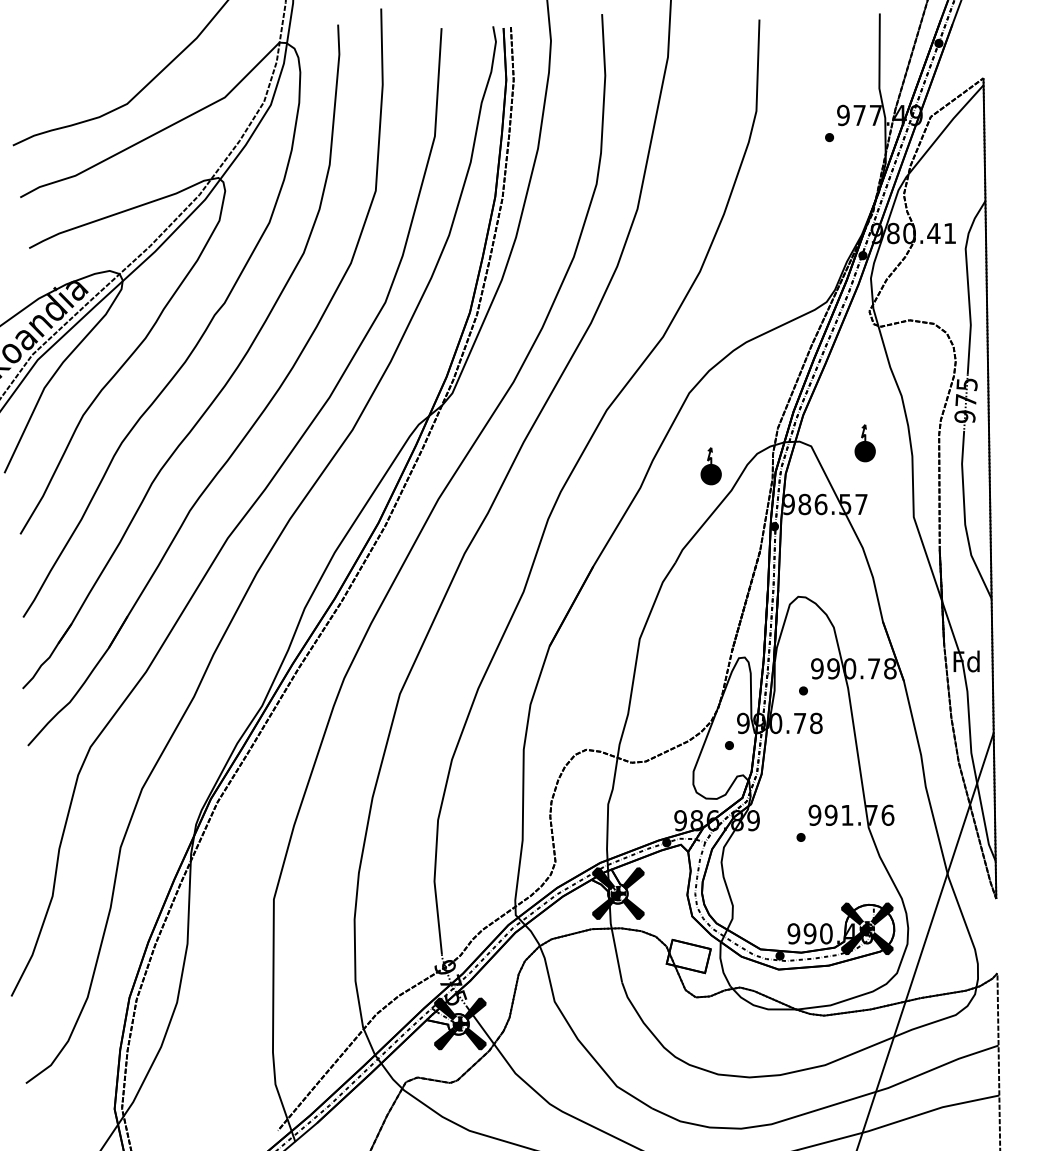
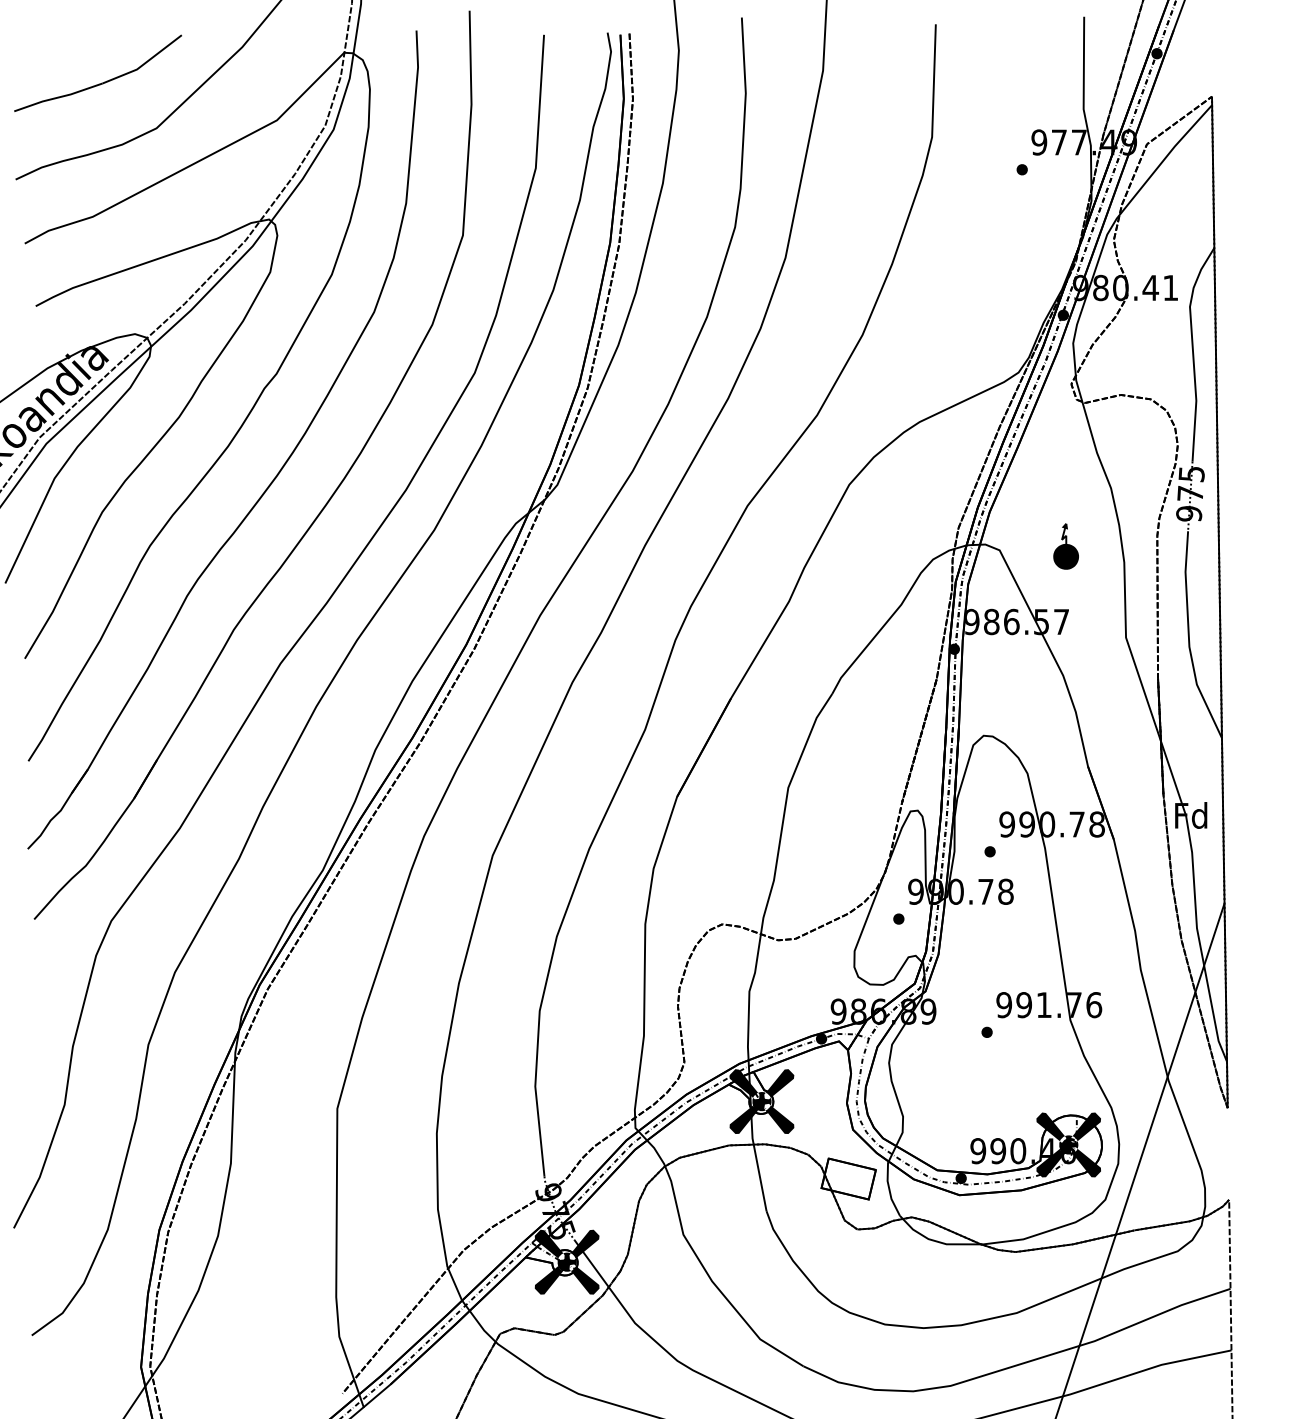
part: (82, 66) -> (101, 82), added
part: (710, 466) -> (875, 575), removed

